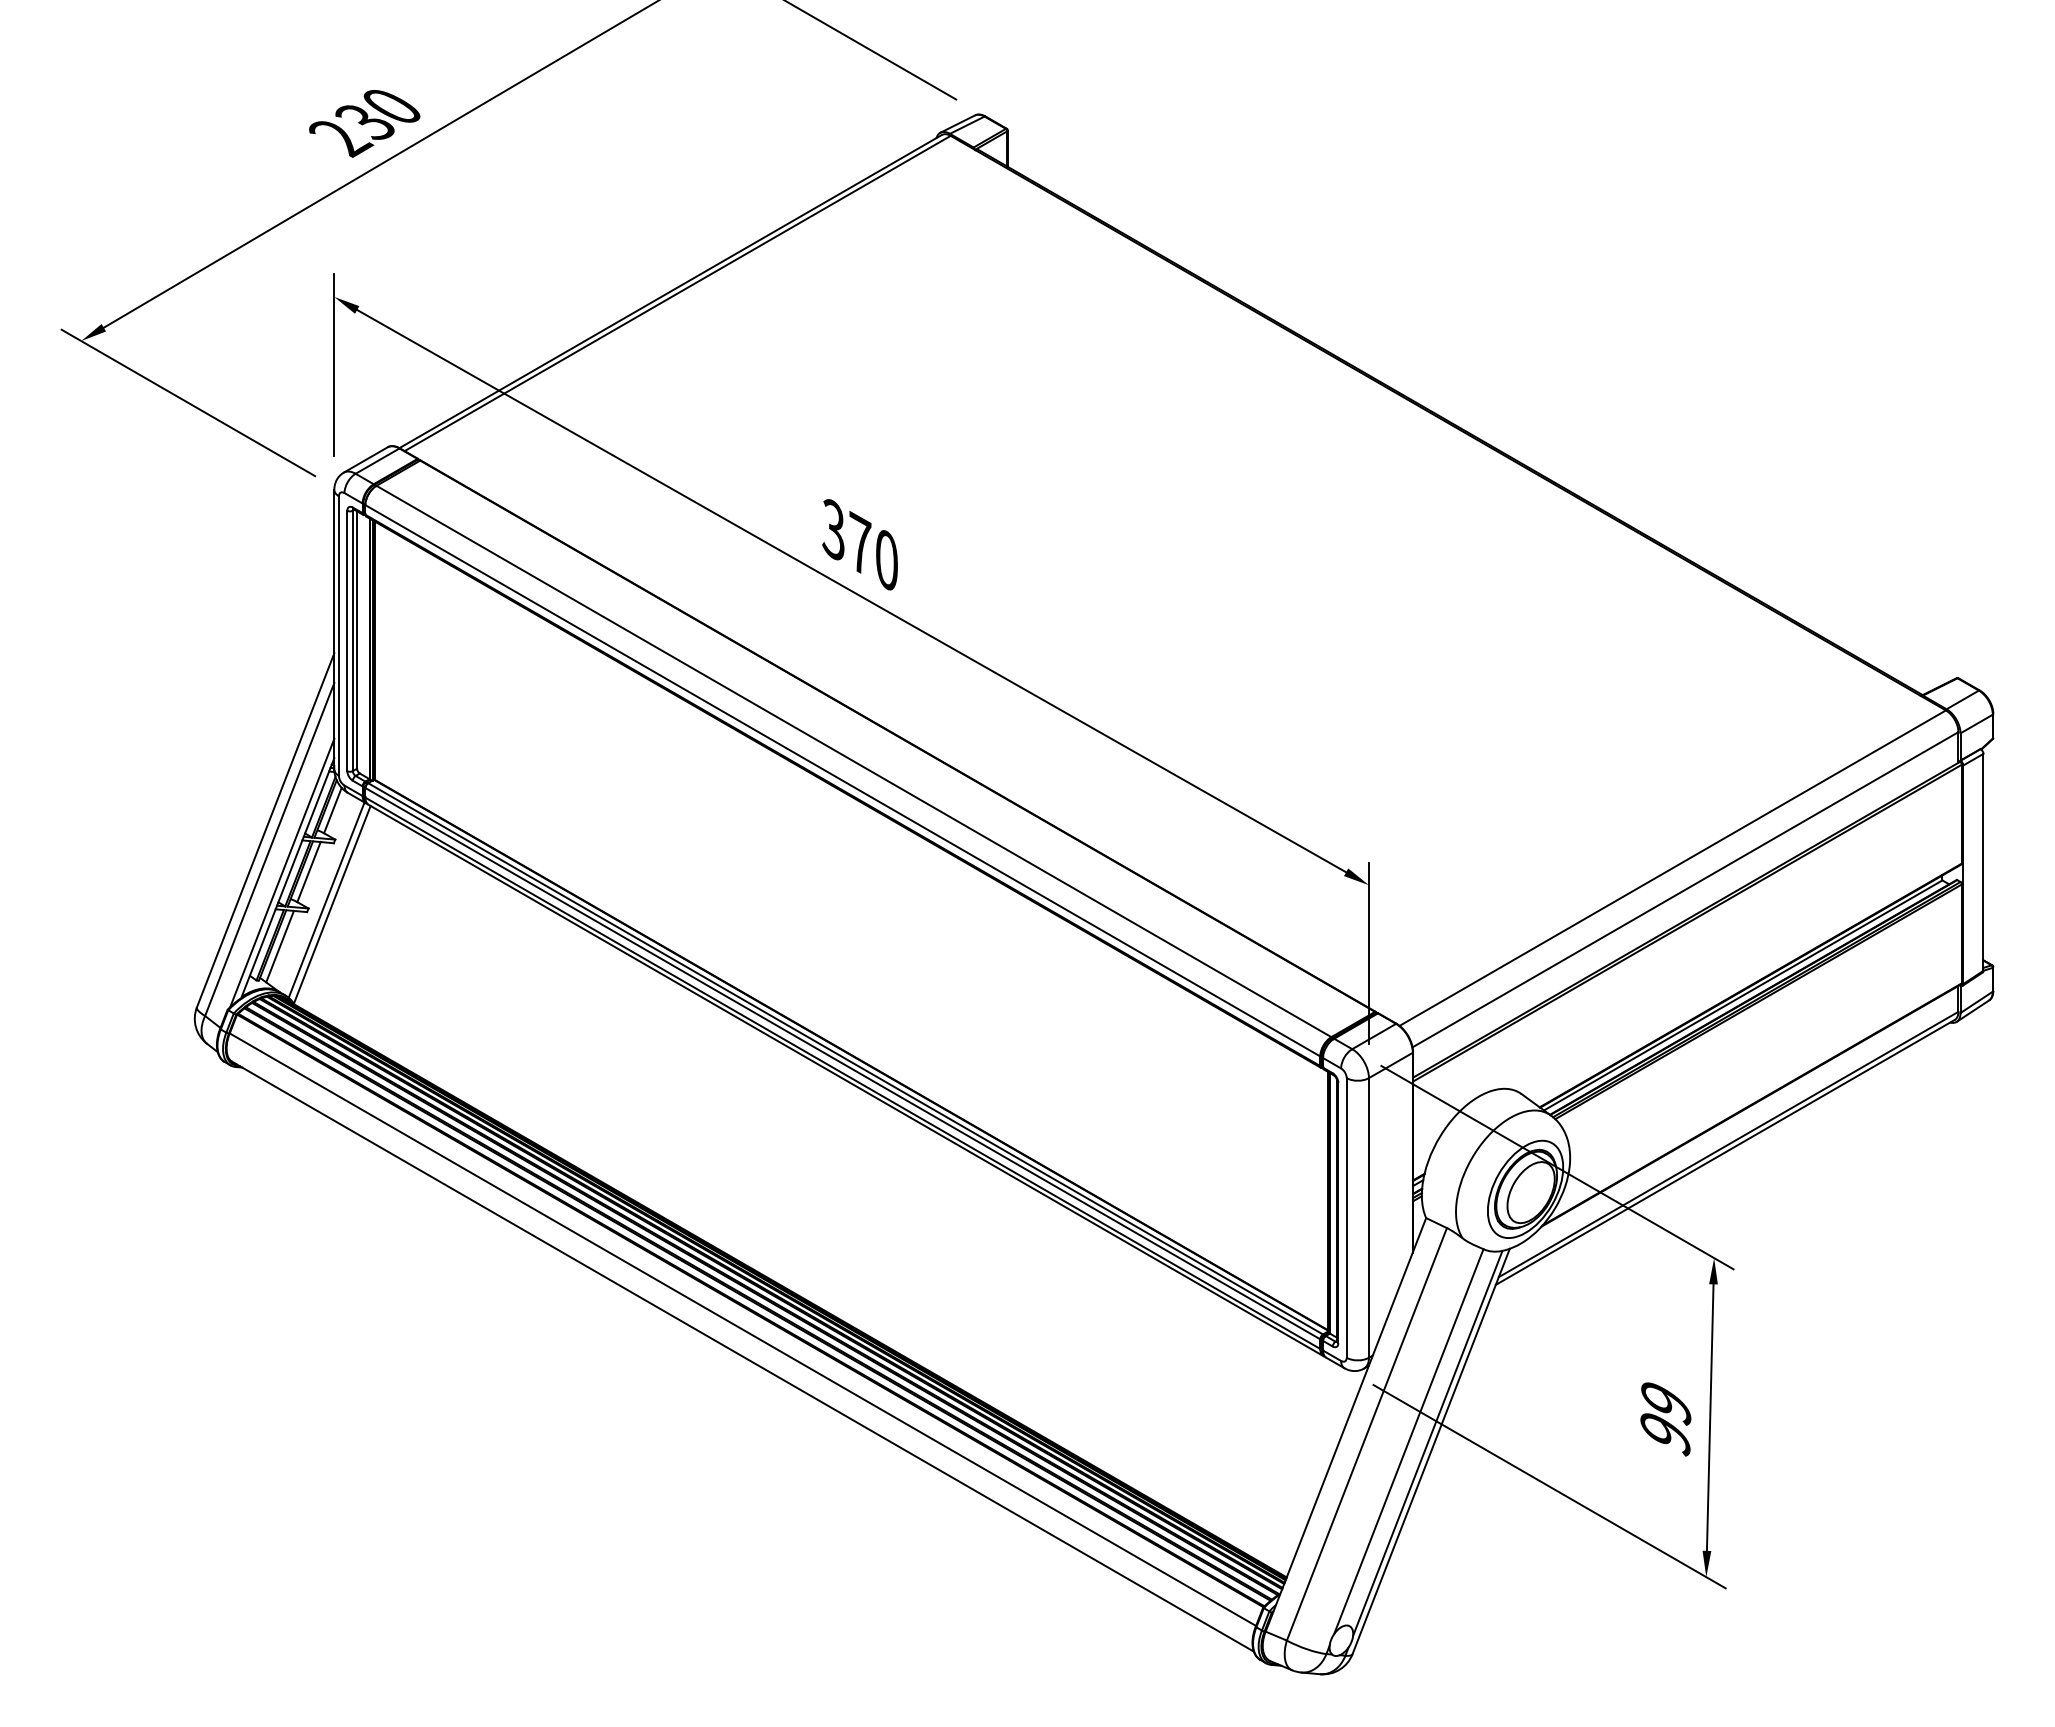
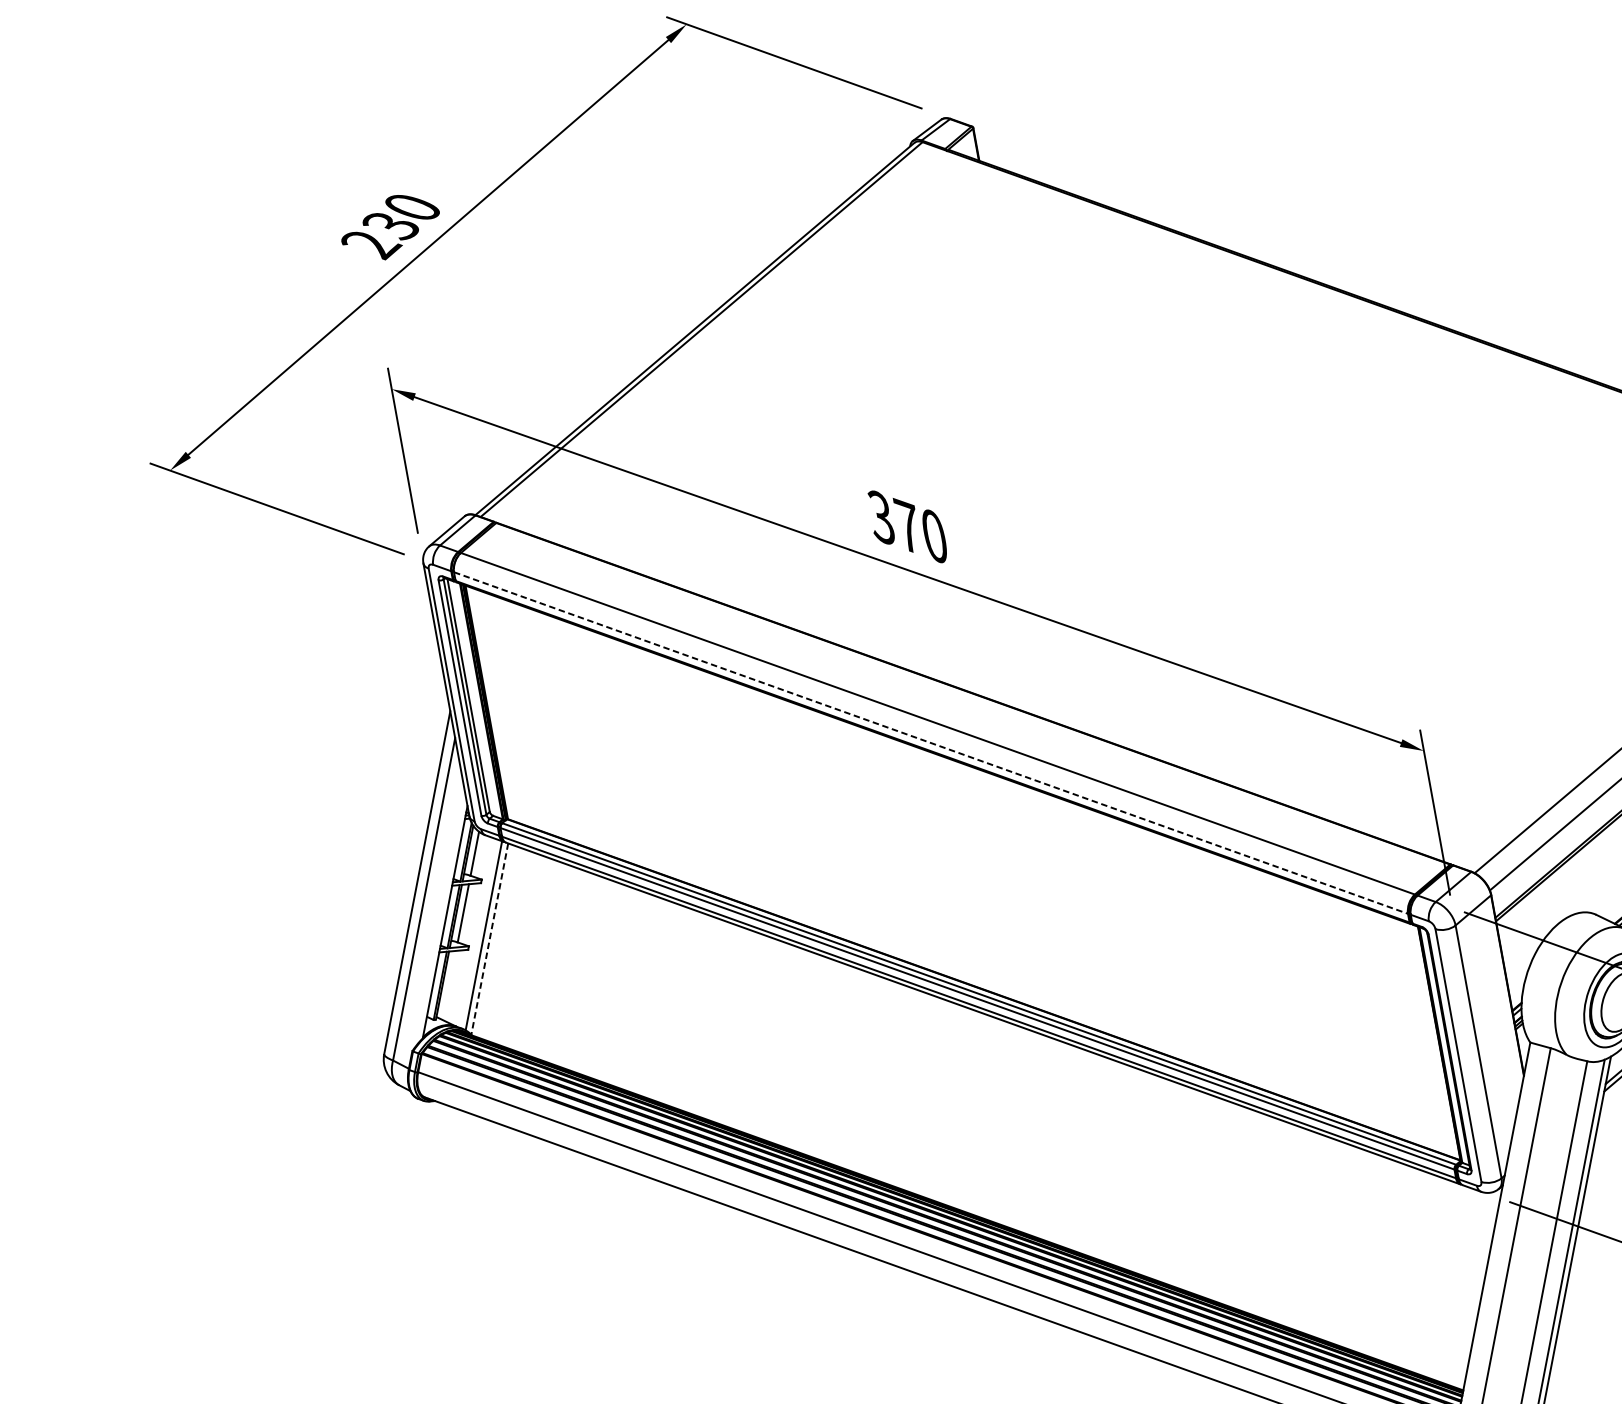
line: (843, 781) -> (931, 743), solid -> dashed
line: (282, 872) -> (439, 918), removed
line: (332, 905) -> (490, 939), solid -> dashed
line: (279, 946) -> (448, 985), removed

